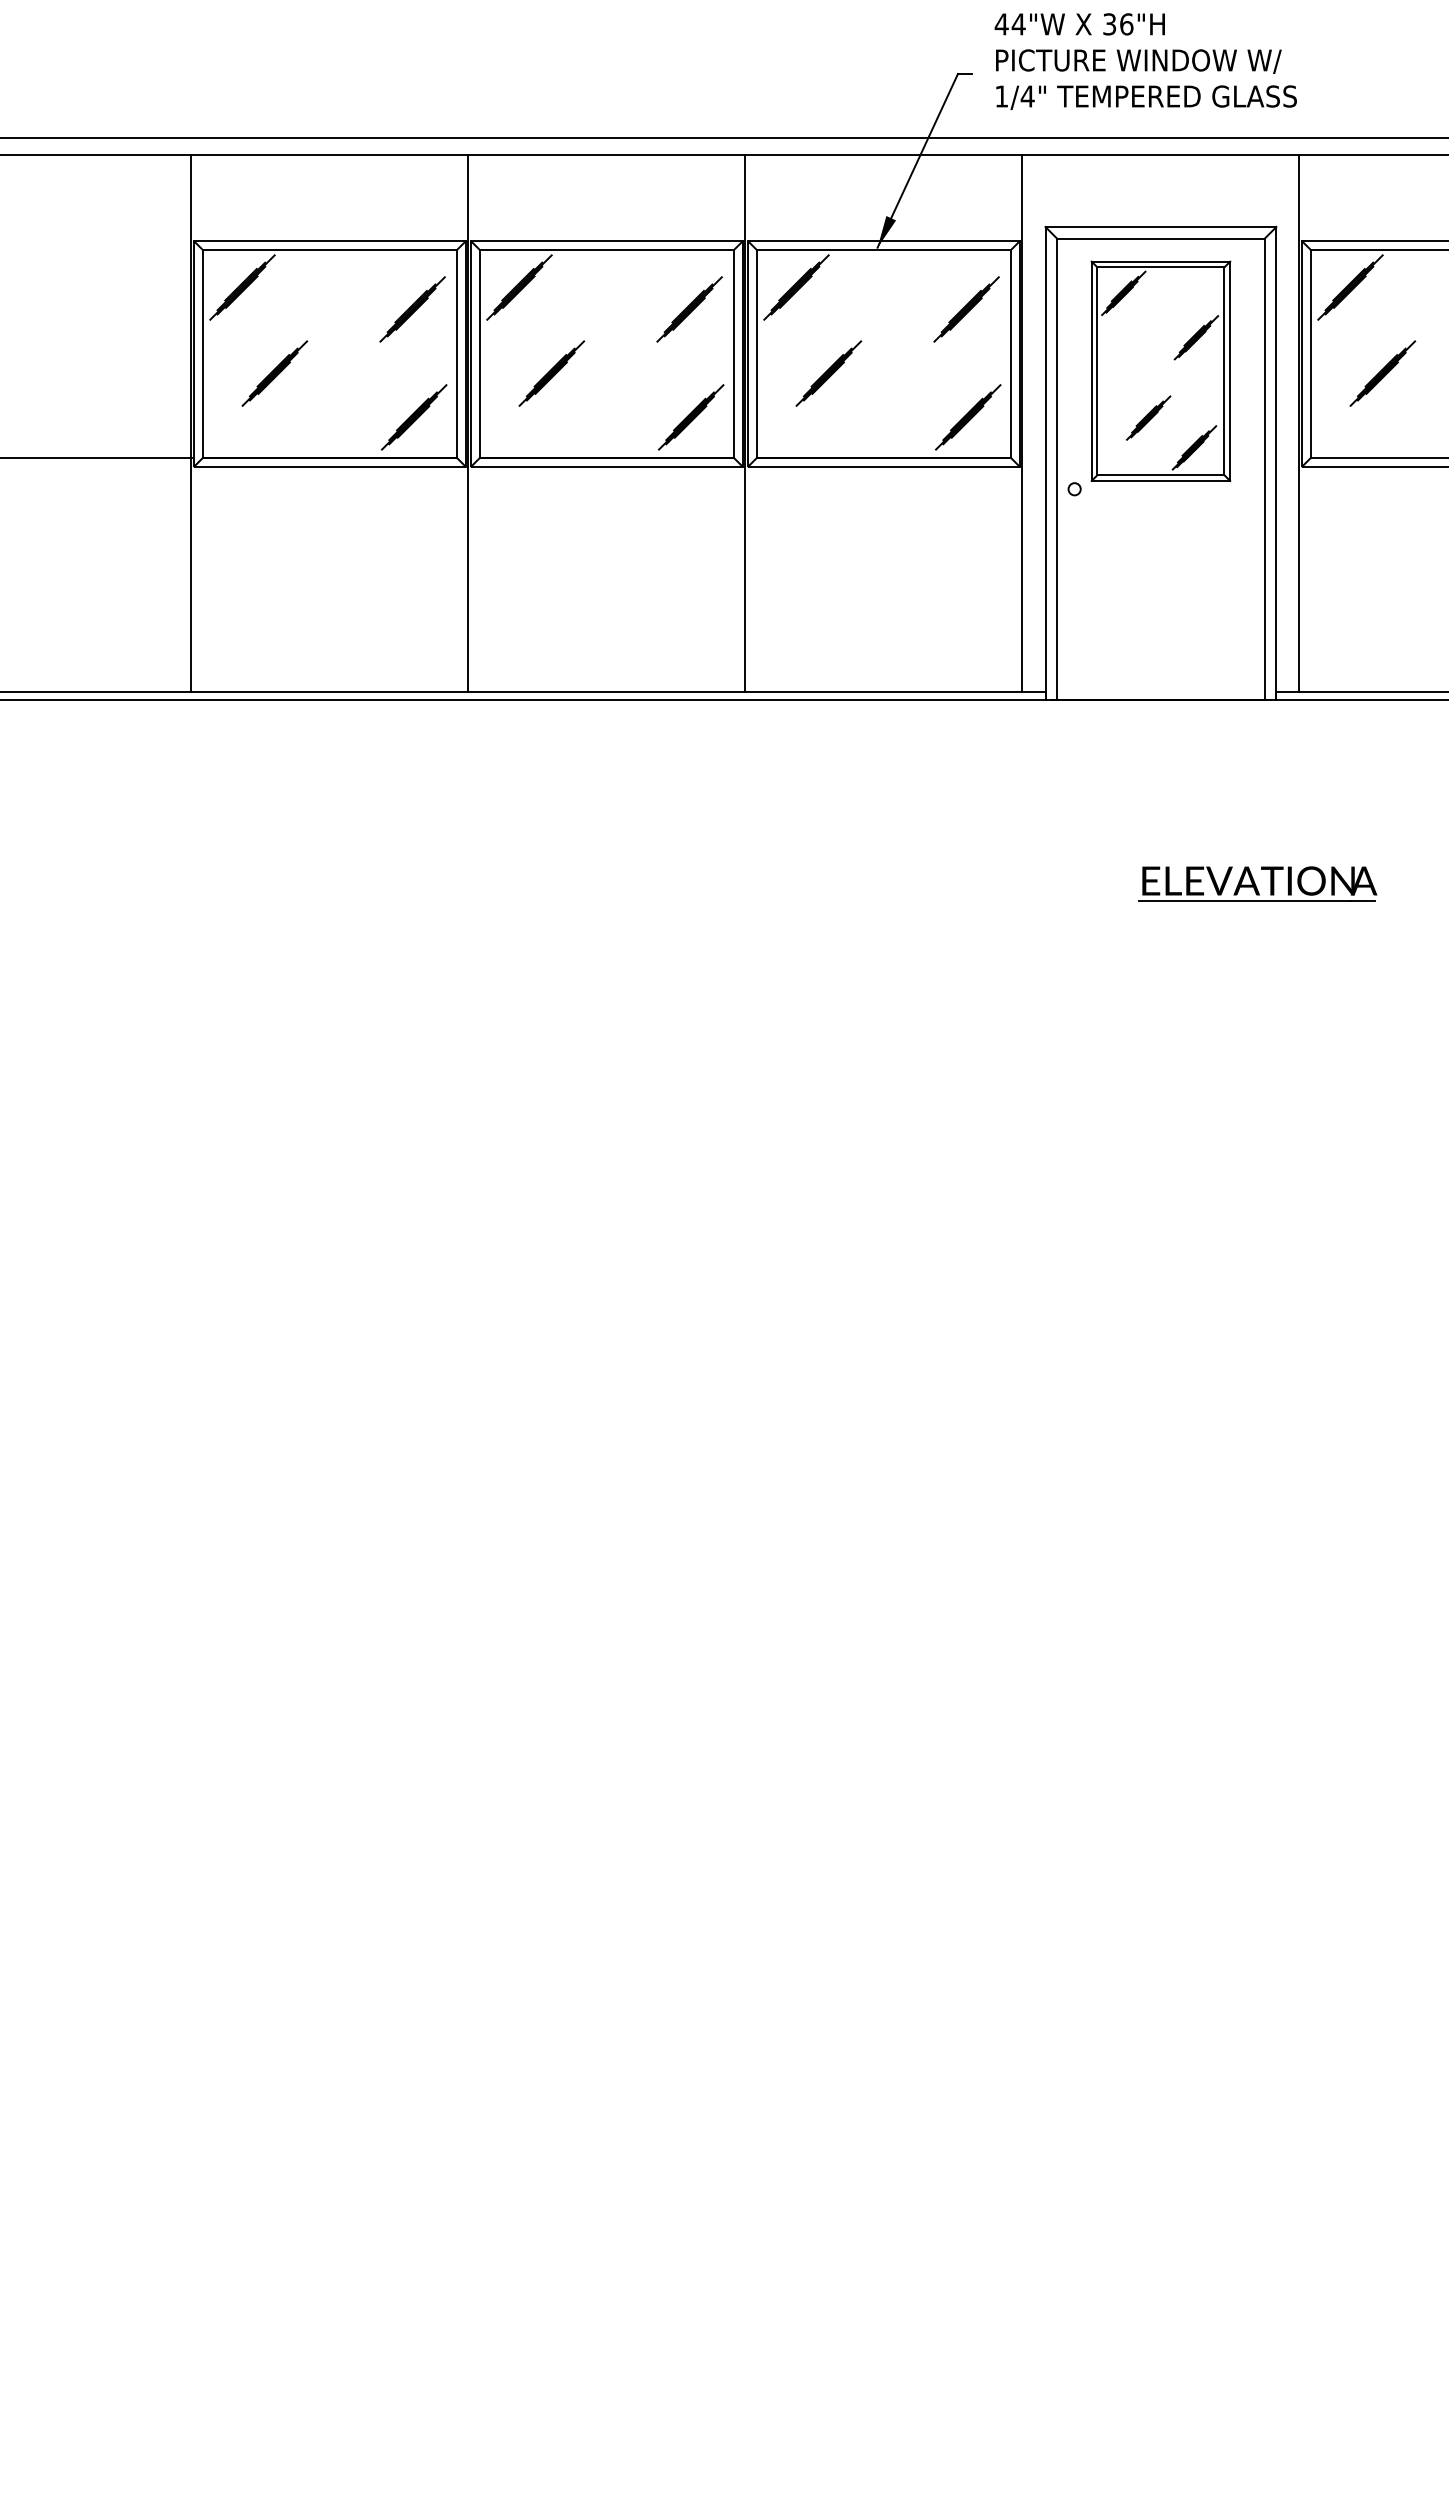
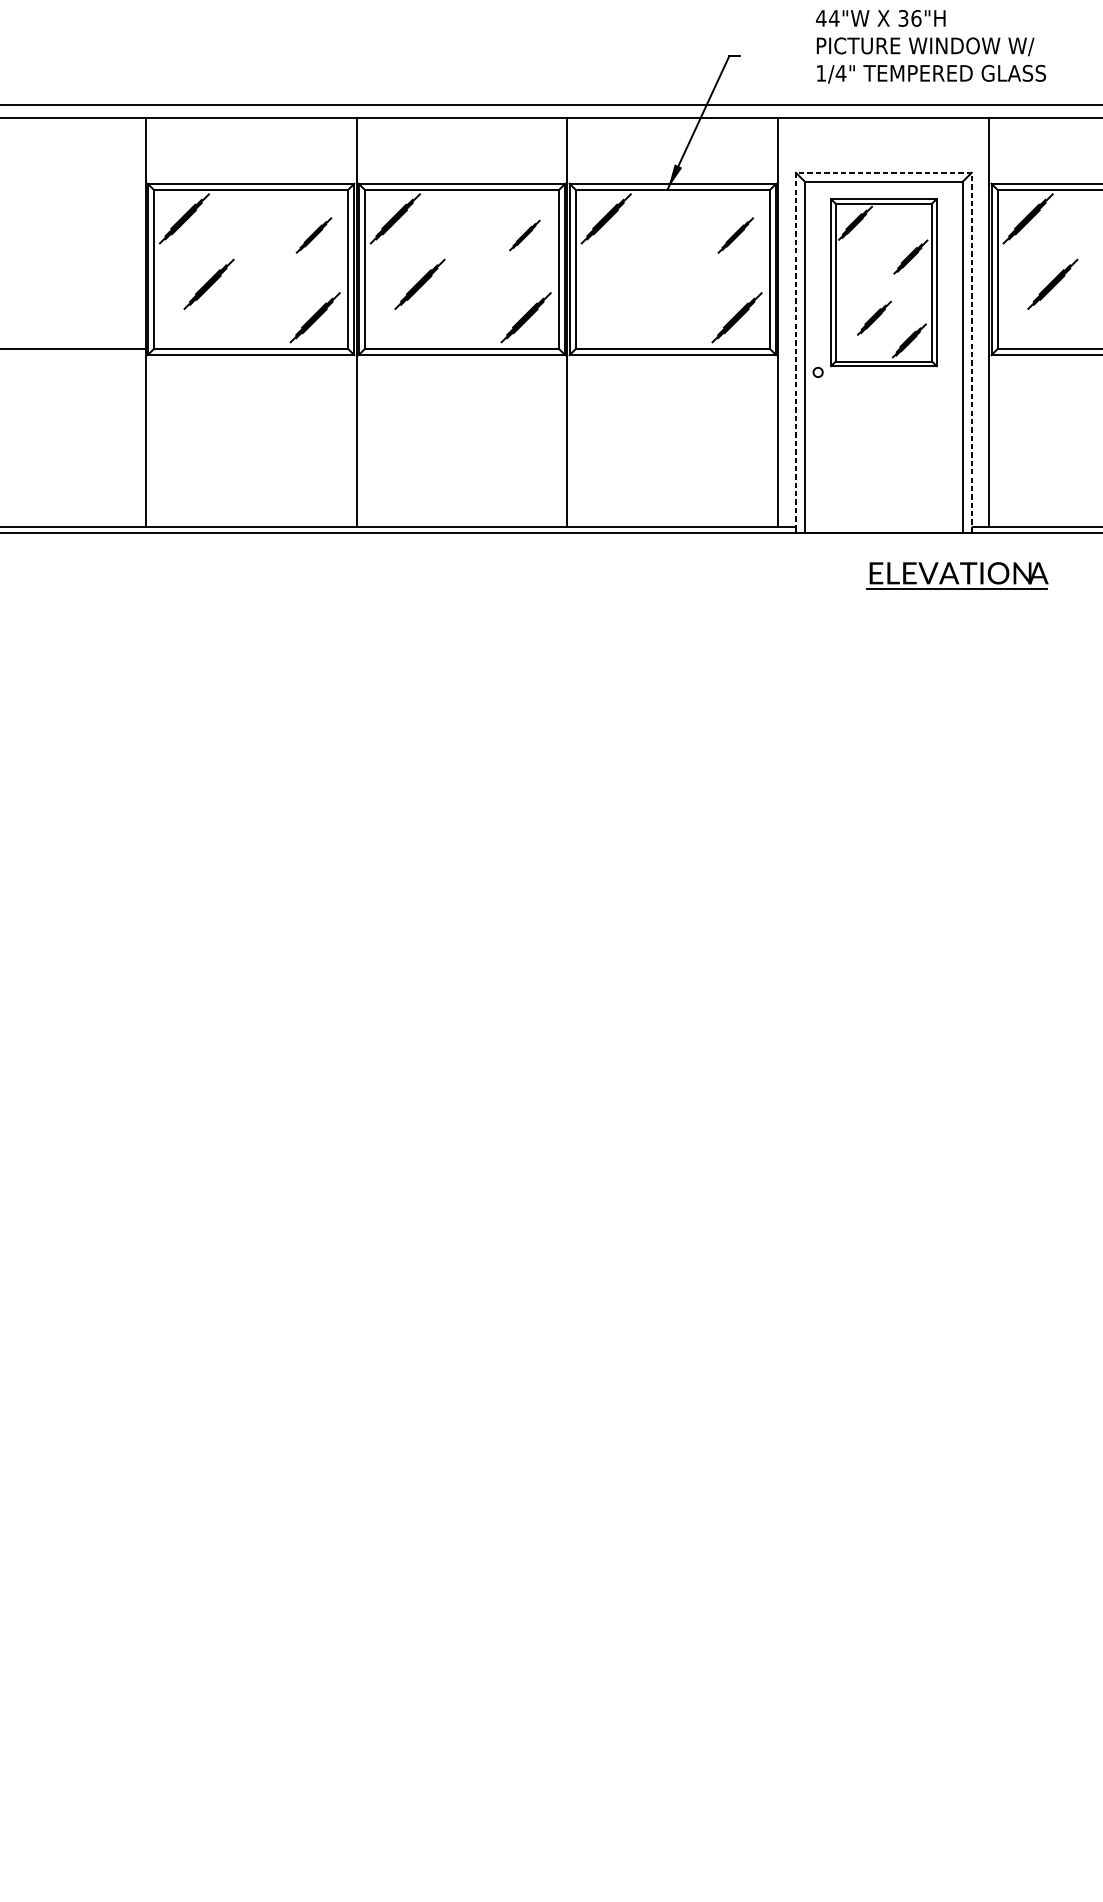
text: (1145, 61) -> (930, 46), moved
line: (1160, 227) -> (883, 173), solid -> dashed
part: (412, 309) -> (313, 235), size x0.7
part: (689, 309) -> (524, 235), size x0.6
part: (966, 309) -> (735, 235), size x0.7
part: (828, 373) -> (630, 284), removed
part: (1257, 883) -> (957, 575), moved

